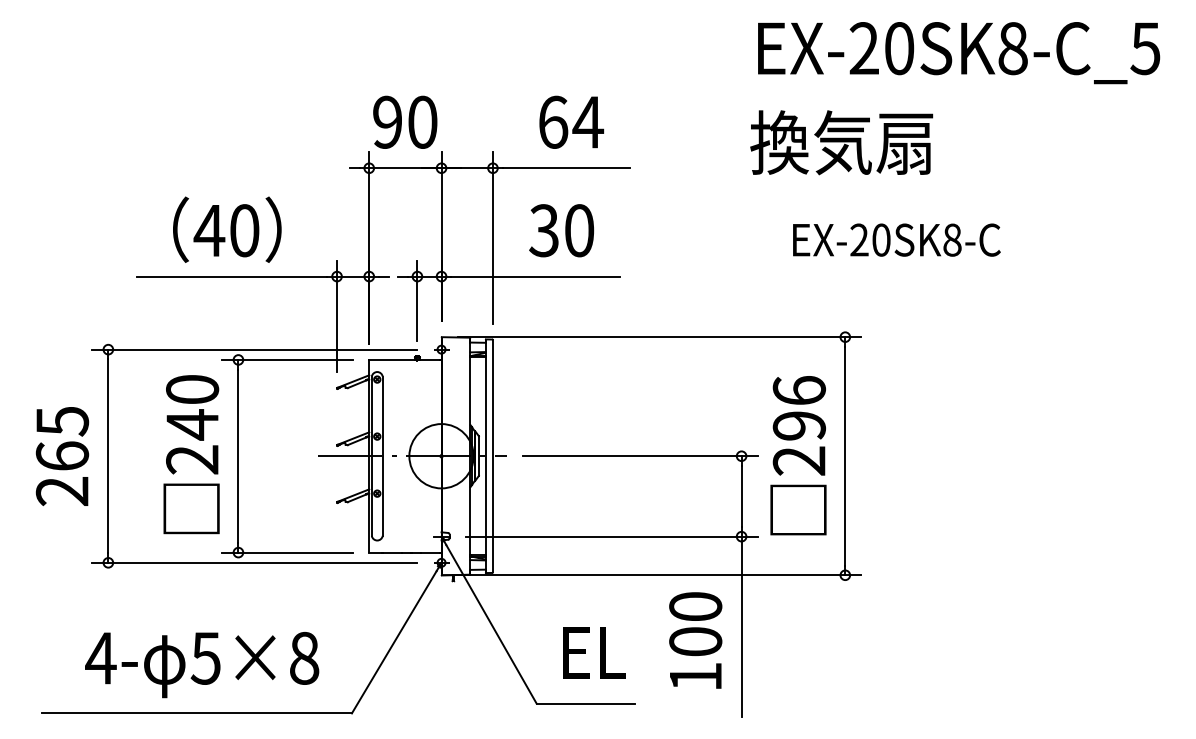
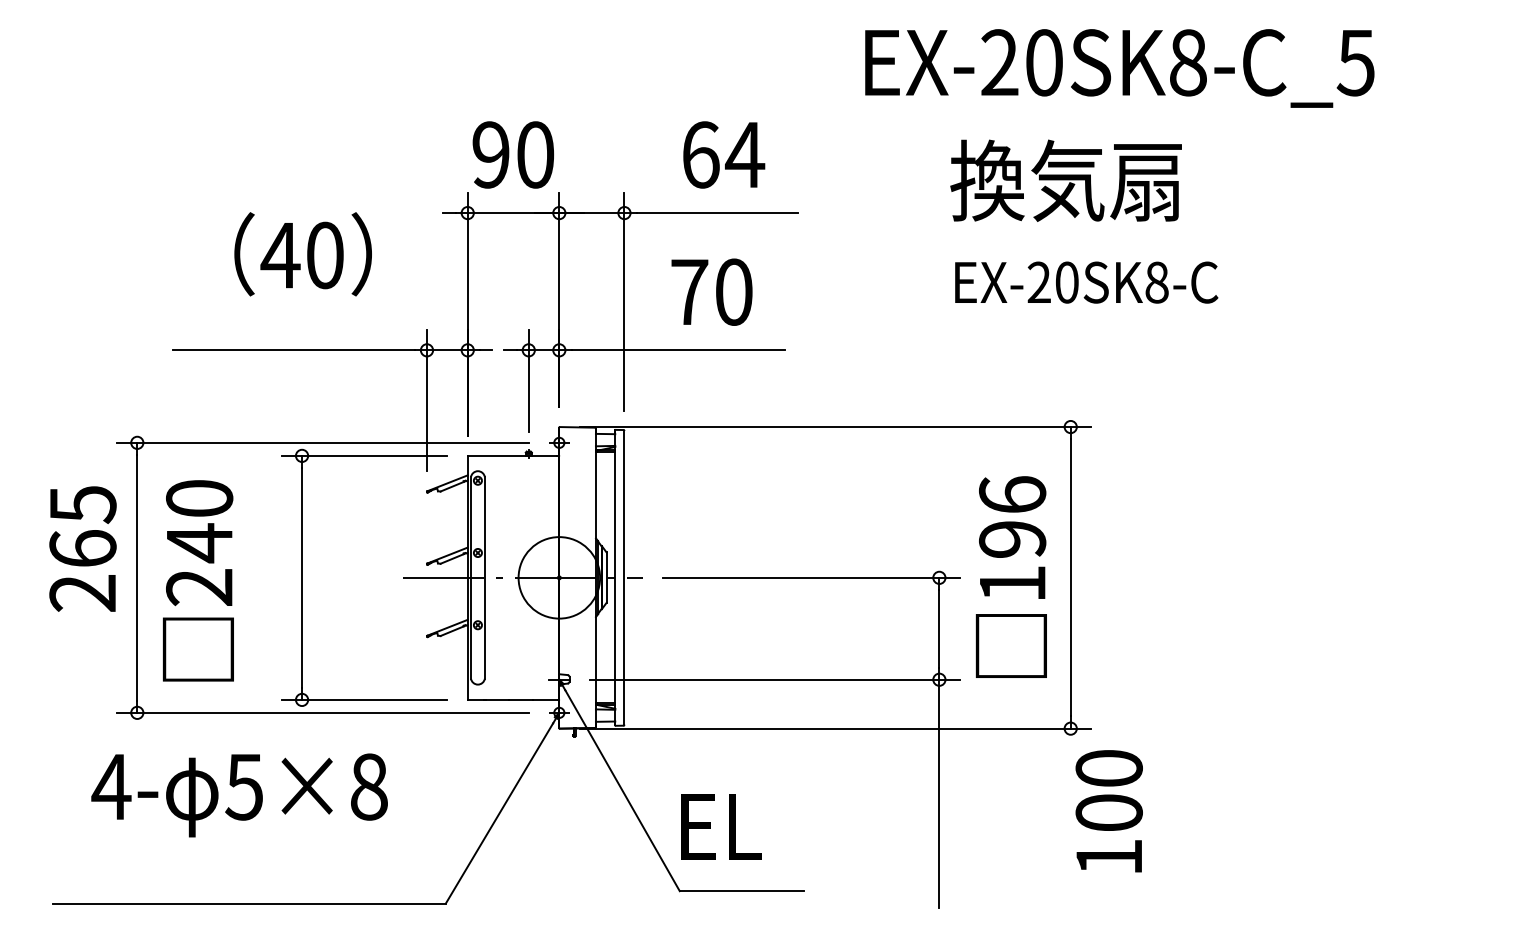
text: (959, 53) -> (1120, 69), moved
text: (227, 229) -> (303, 253), moved
text: (544, 230) -> (689, 291), 30 -> 70
text: (896, 239) -> (1086, 281), moved
text: (191, 454) -> (198, 580), moved
text: (62, 456) -> (83, 549), moved
text: (798, 460) -> (1011, 583), 296 -> 196
text: (695, 640) -> (1108, 811), moved
text: (594, 652) -> (721, 826), moved
text: (202, 665) -> (240, 796), moved

